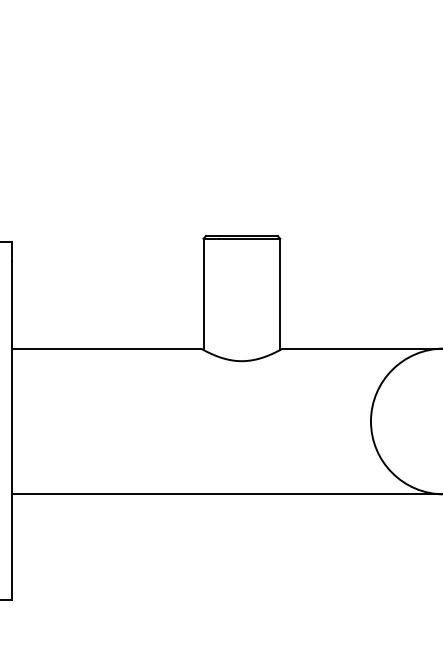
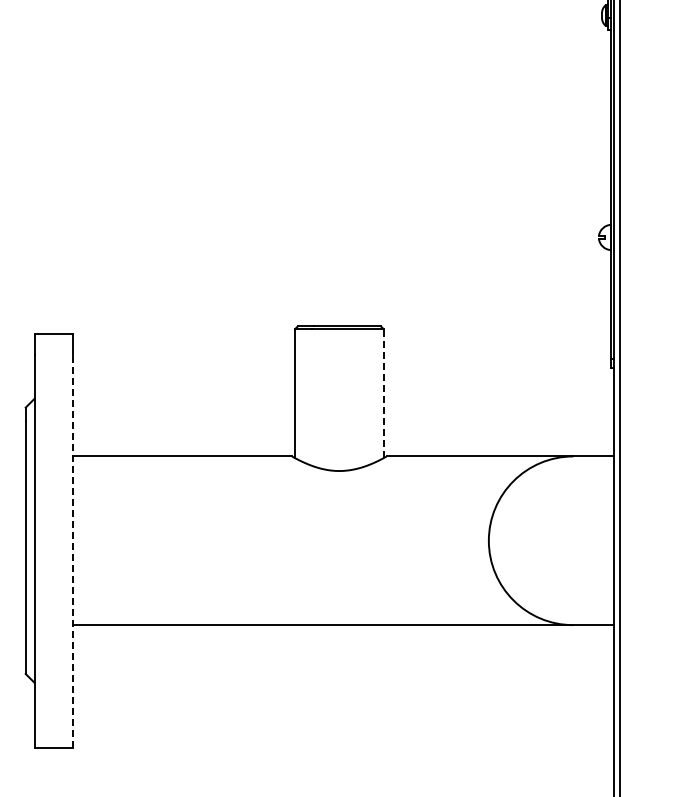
line: (279, 294) -> (383, 393), solid -> dashed
line: (12, 430) -> (73, 551), solid -> dashed

